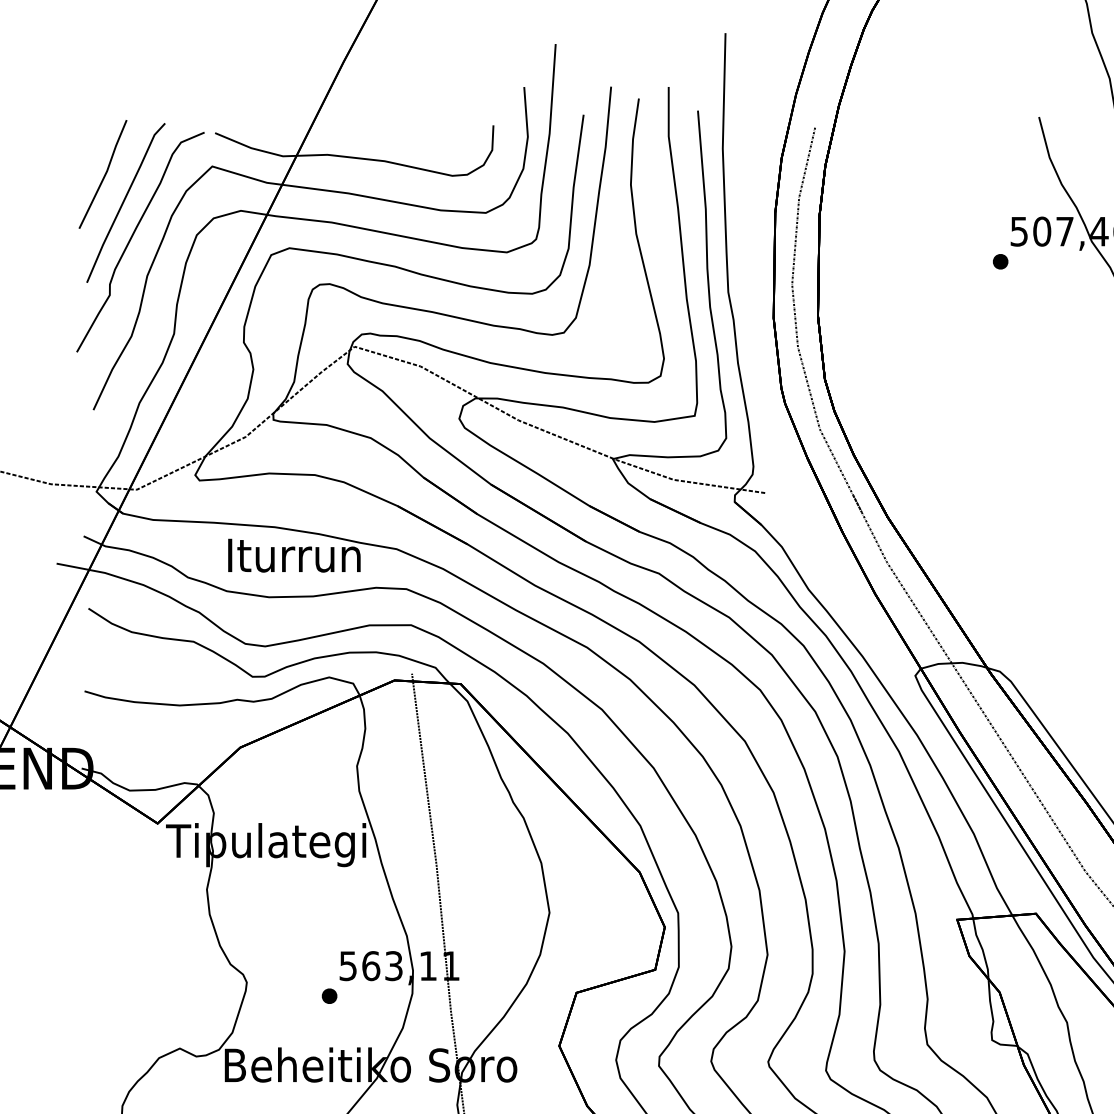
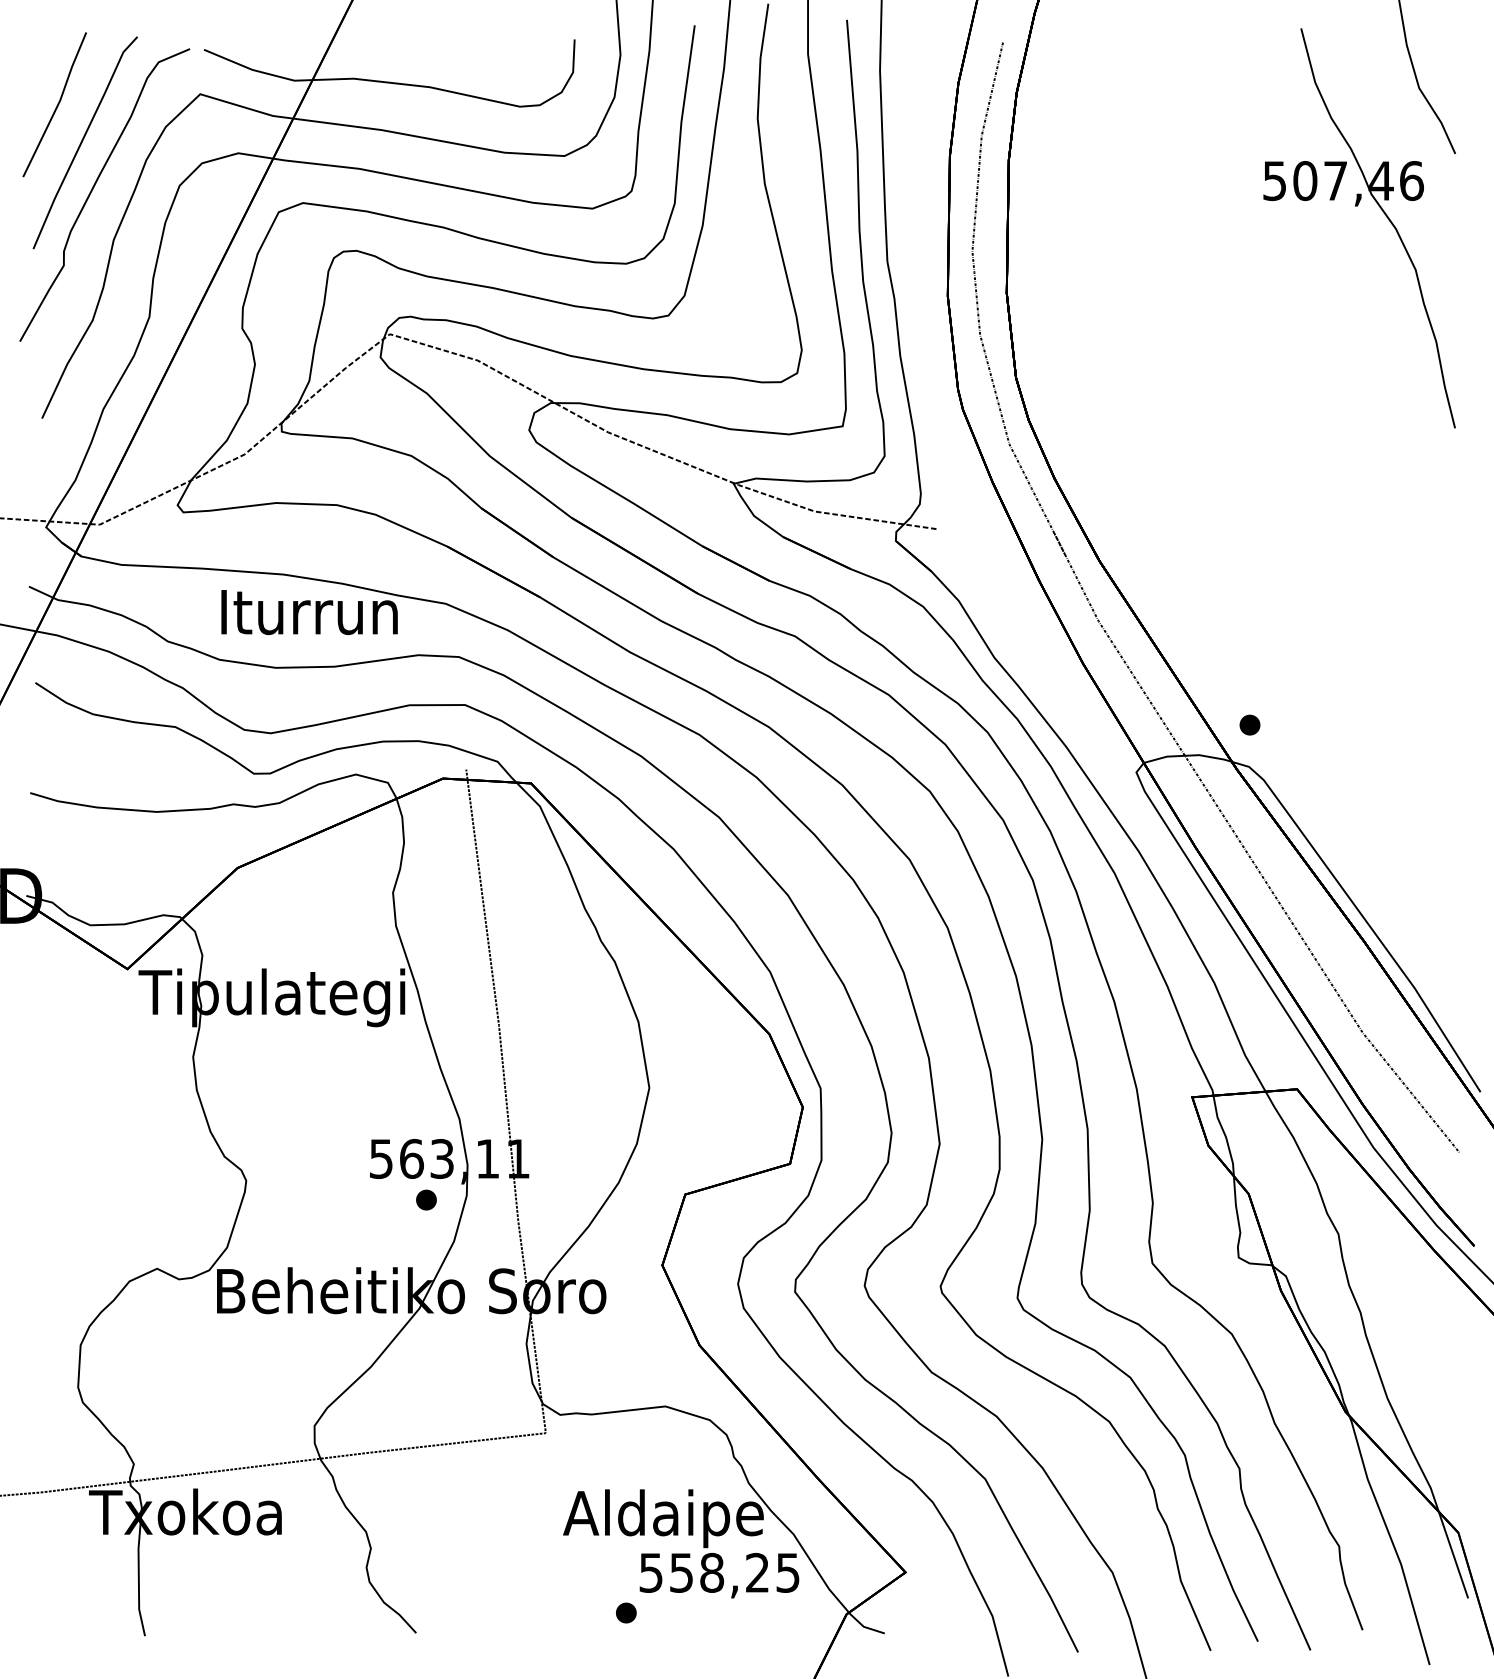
part: (1000, 261) -> (1249, 724), moved
part: (329, 995) -> (426, 1199), moved

